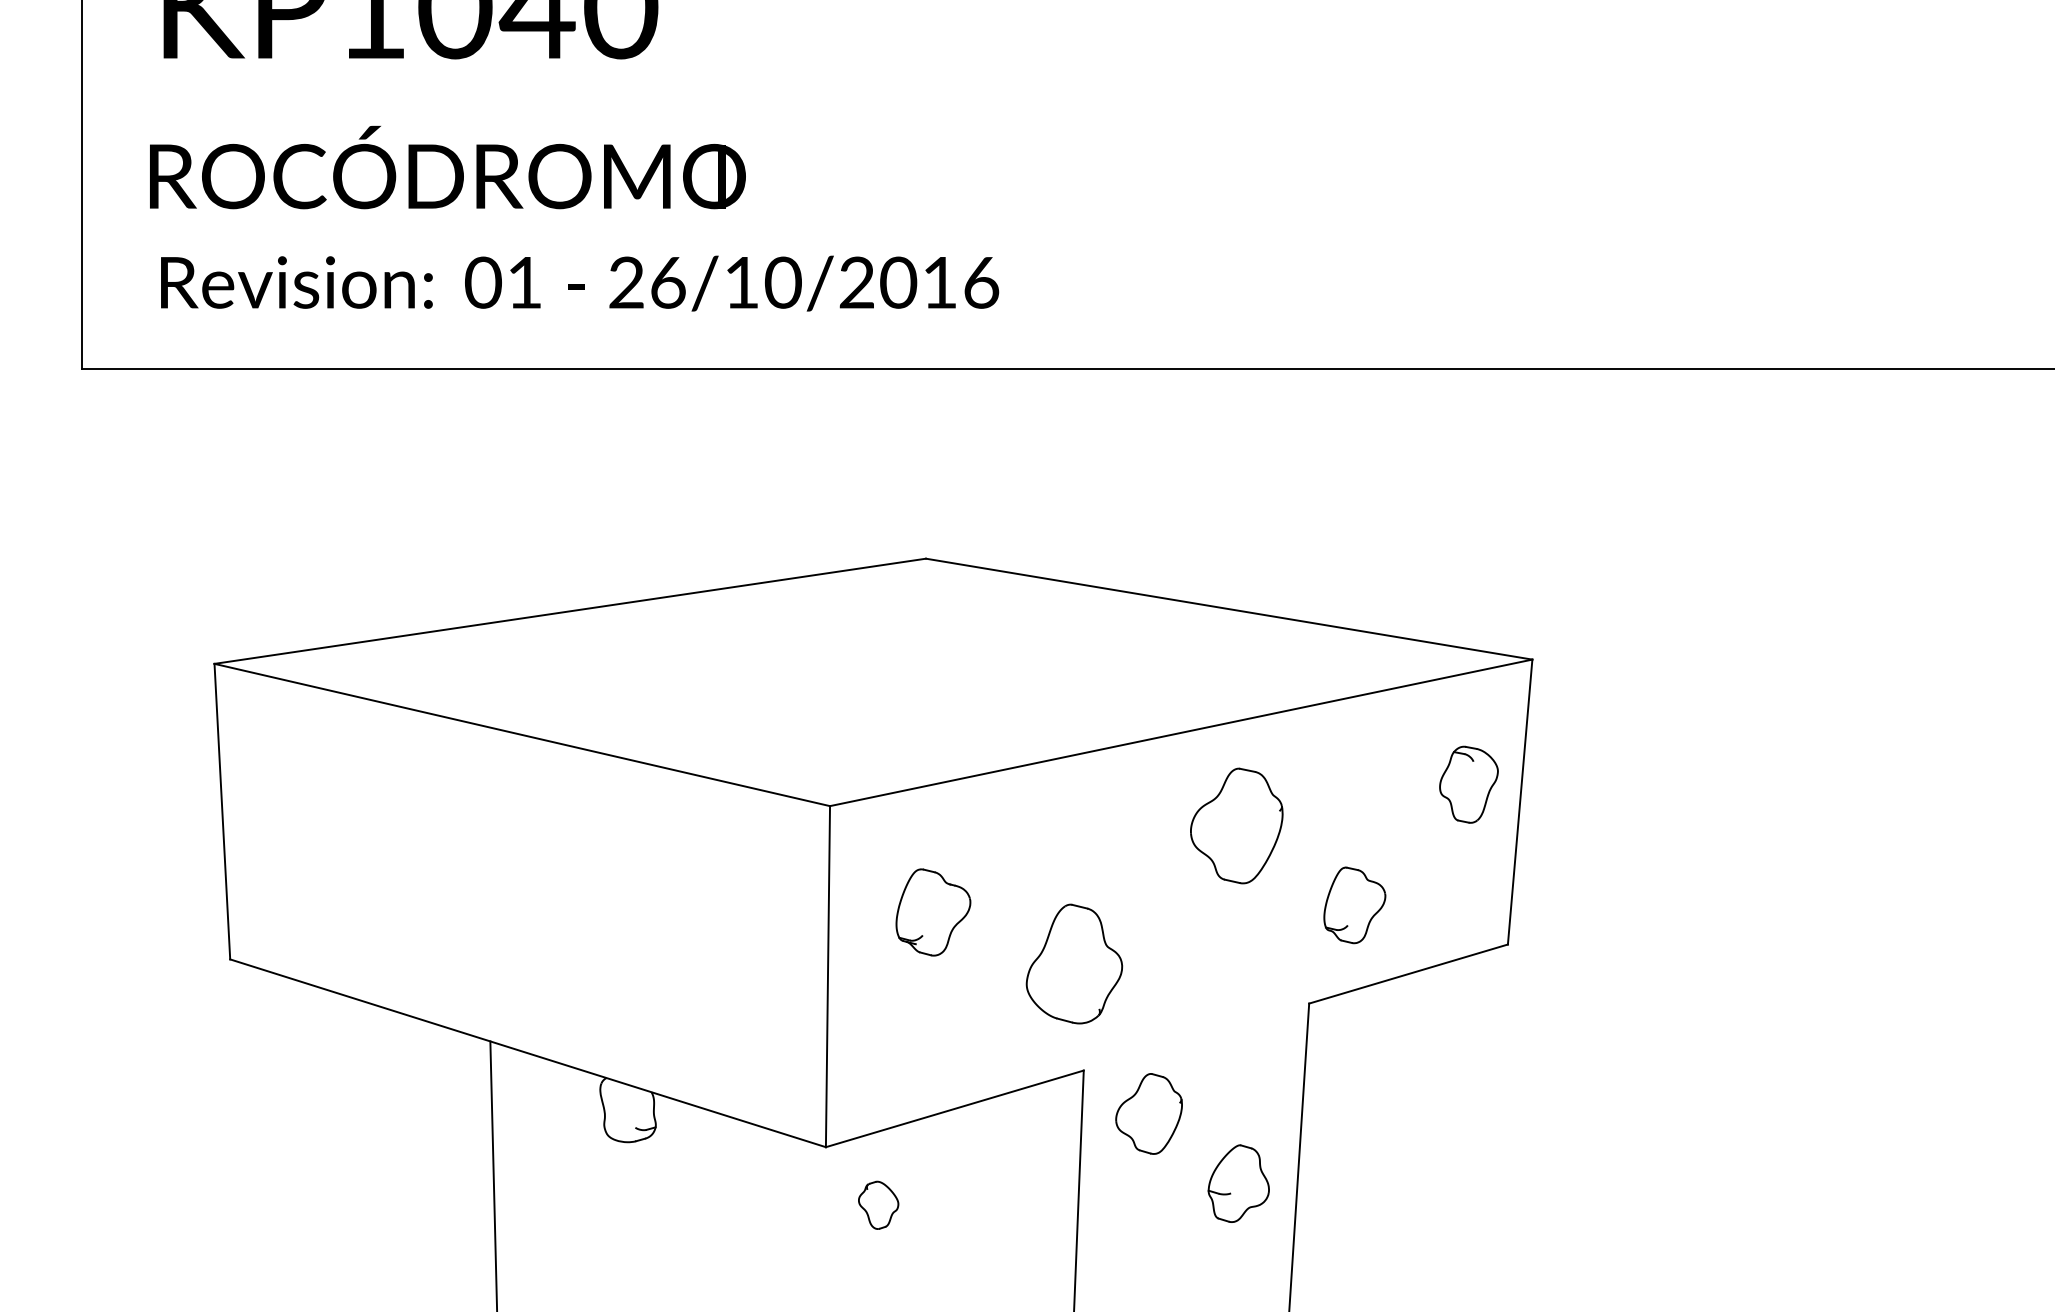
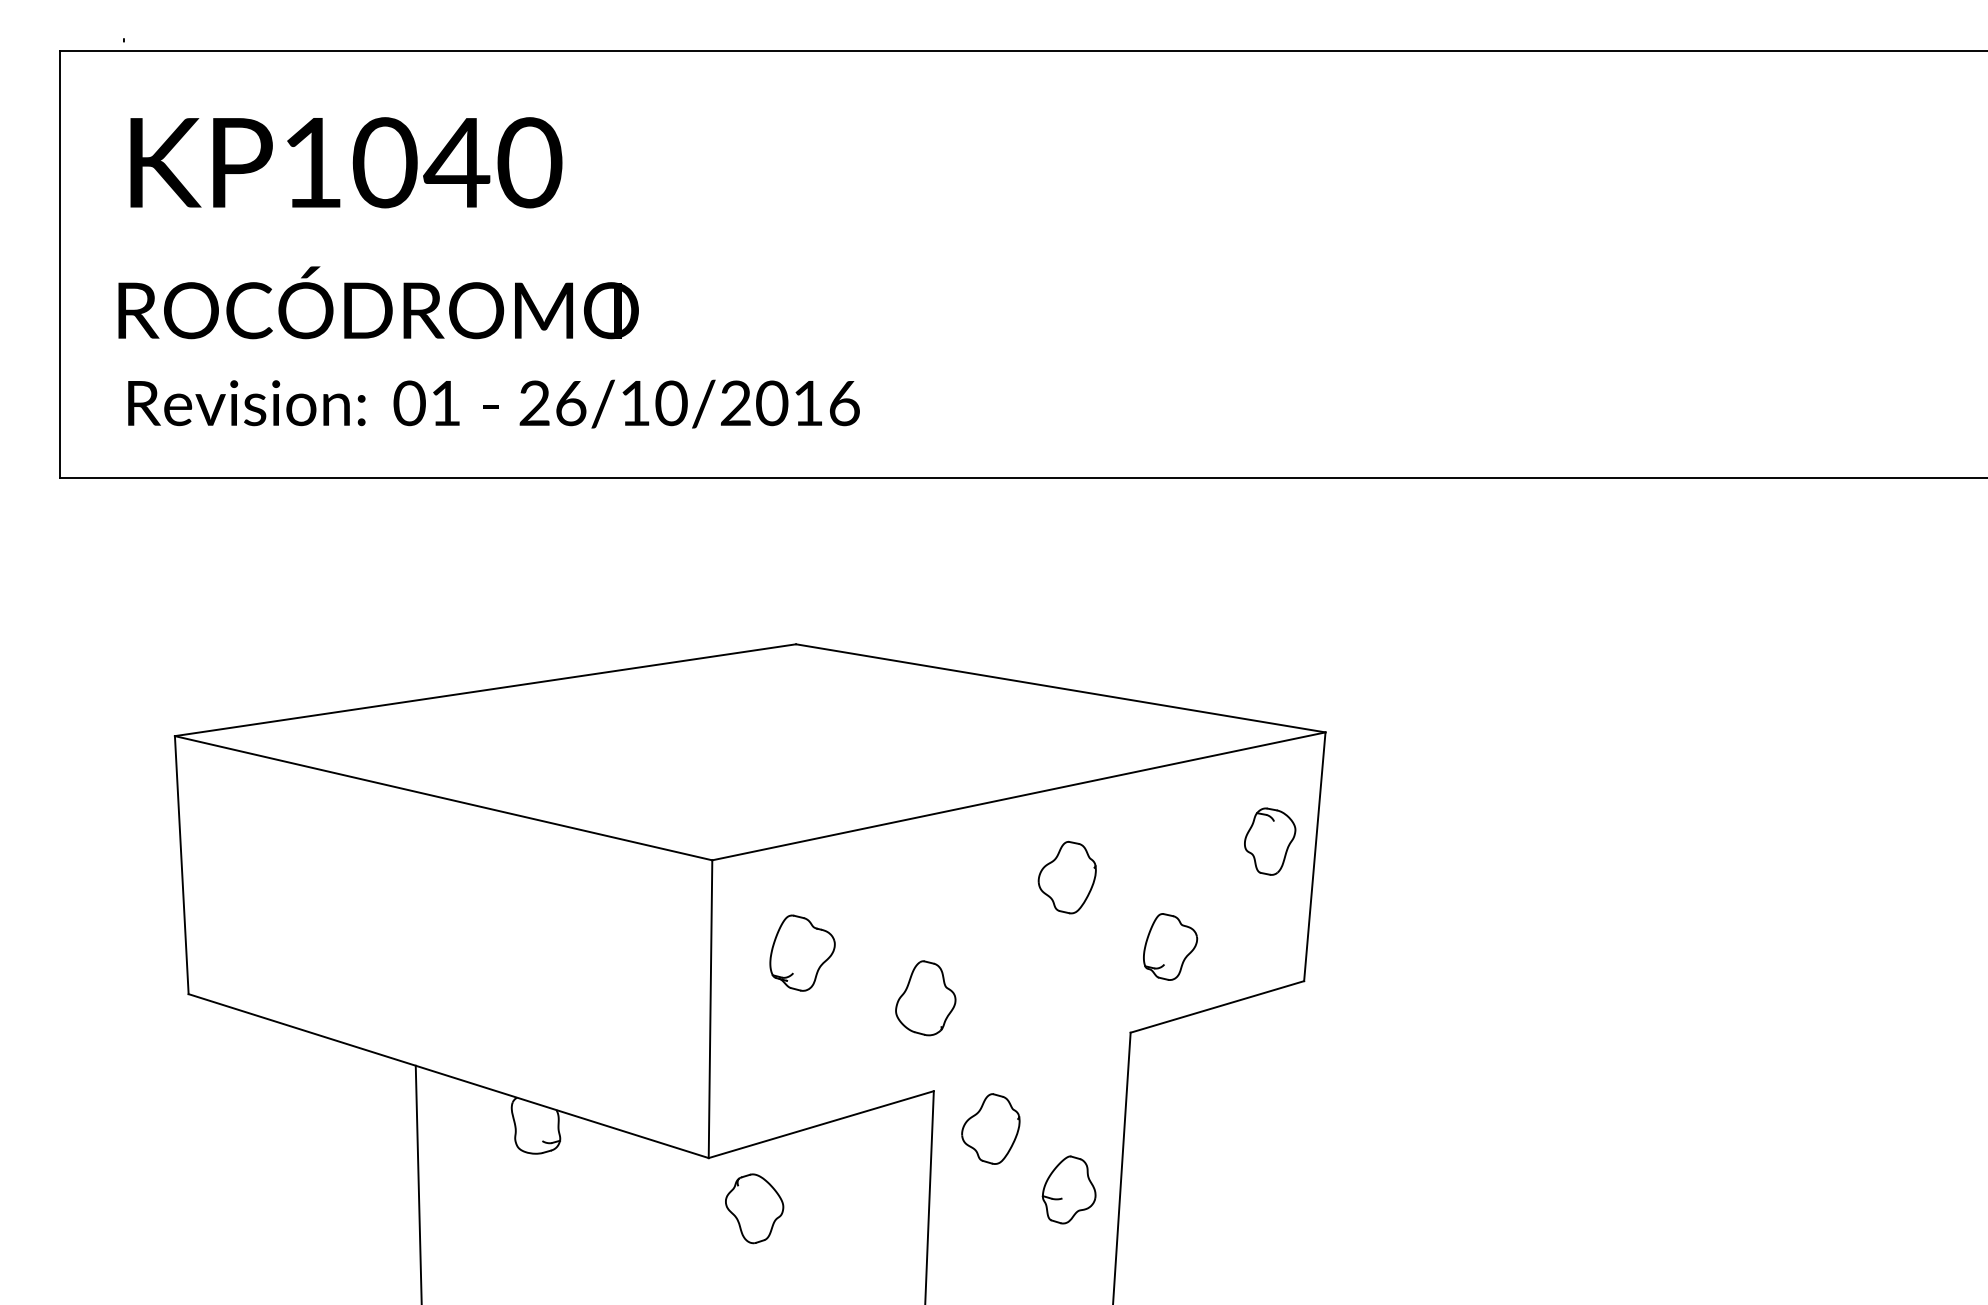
part: (1235, 825) -> (1066, 877), size x0.71
part: (1074, 964) -> (925, 998), size x0.71
part: (878, 1204) -> (754, 1208), size x1.67

